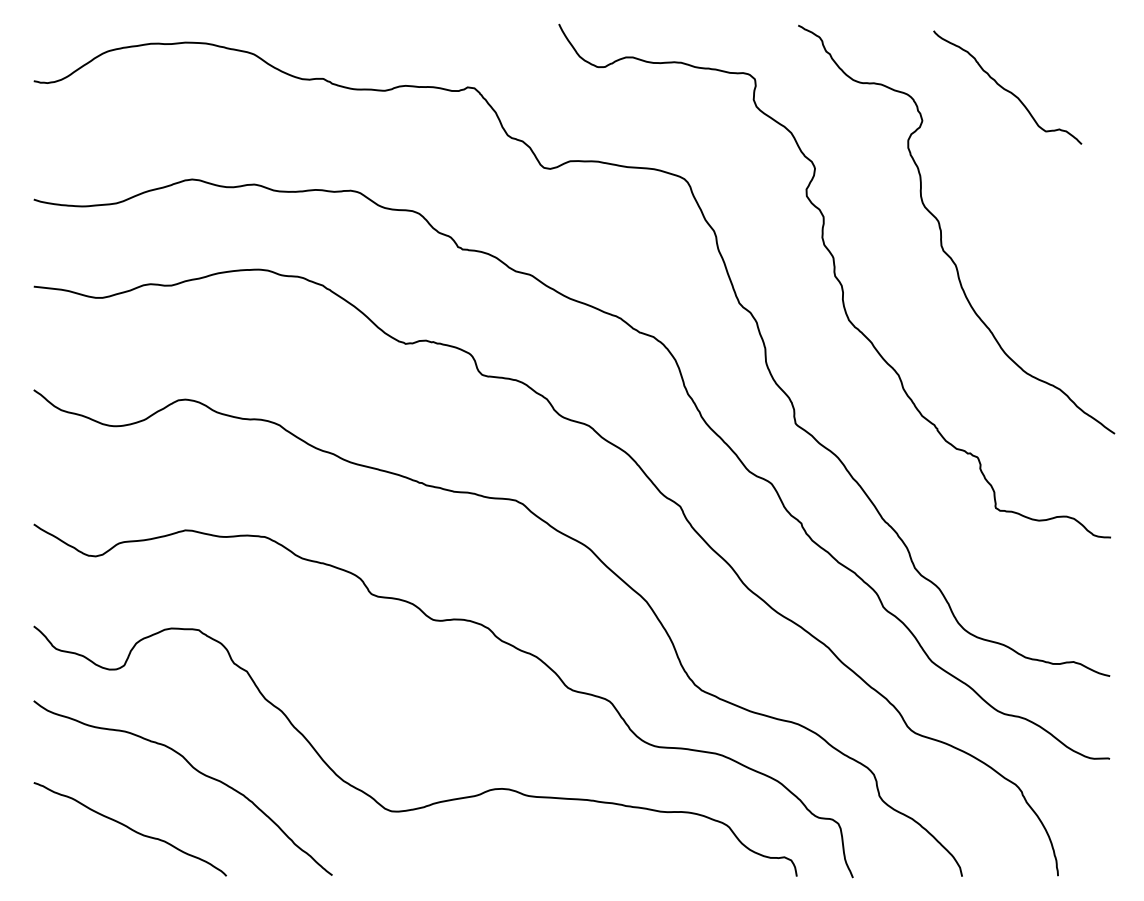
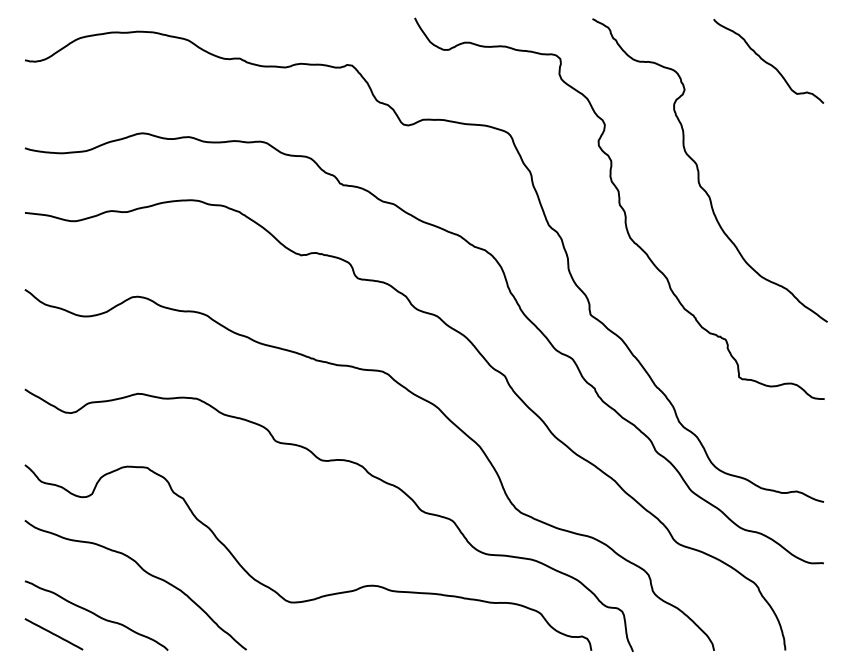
curve: (1007, 89) -> (768, 62), moved
line: (72, 853) -> (53, 633), added

